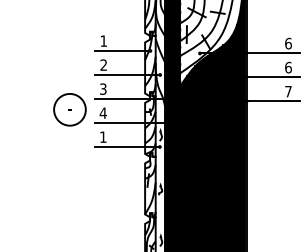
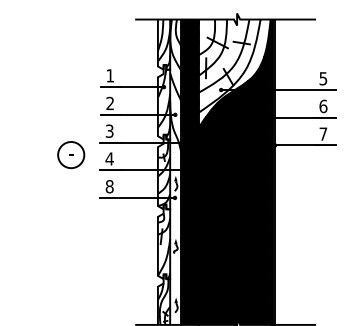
text: (288, 43) -> (323, 78), 6 -> 5
circle: (70, 110) -> (71, 155), size x0.71
text: (103, 137) -> (109, 186), 1 -> 8

